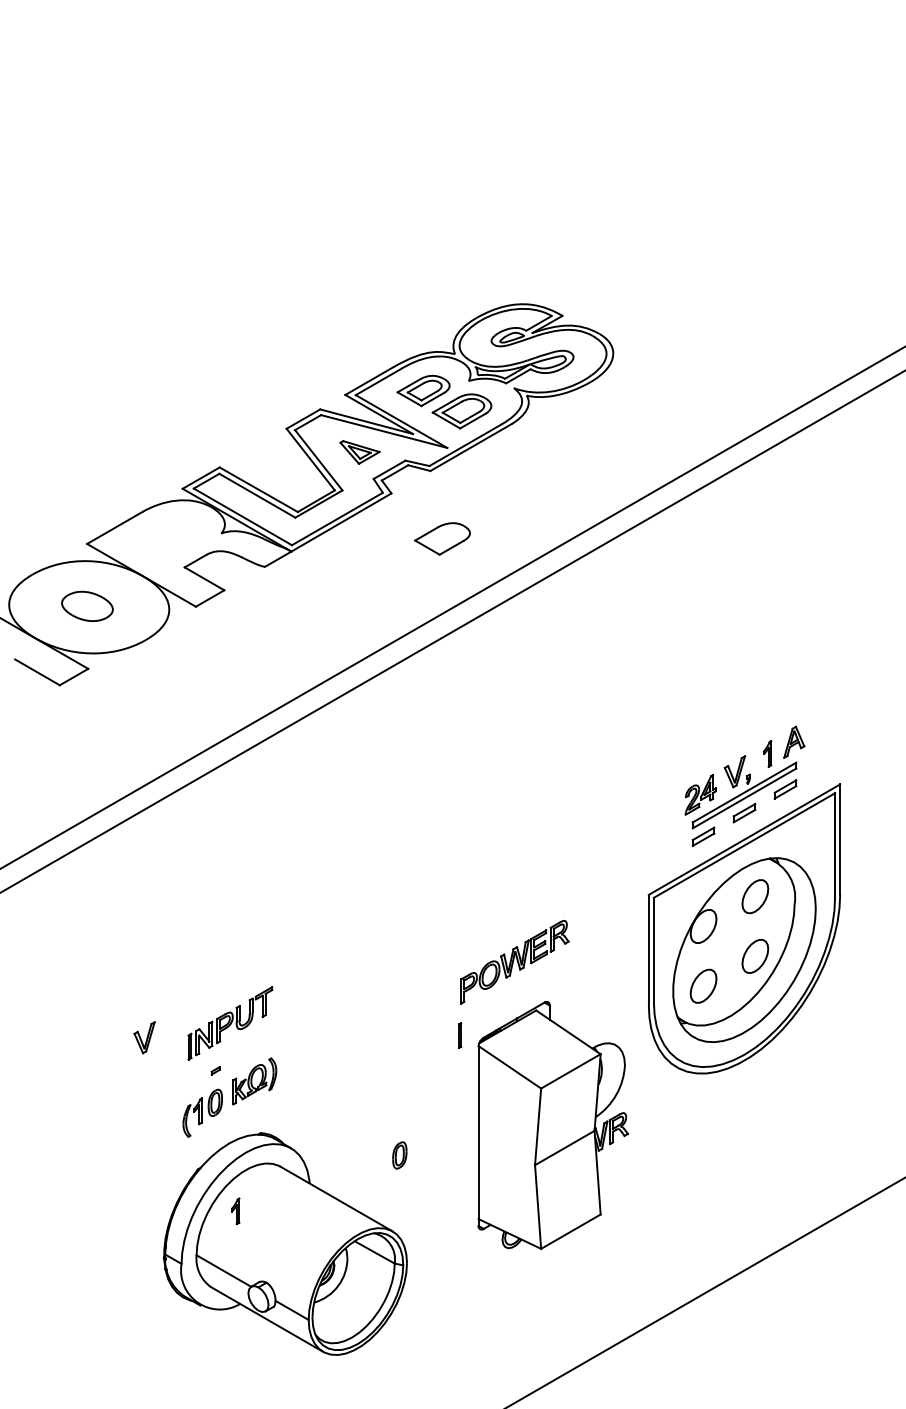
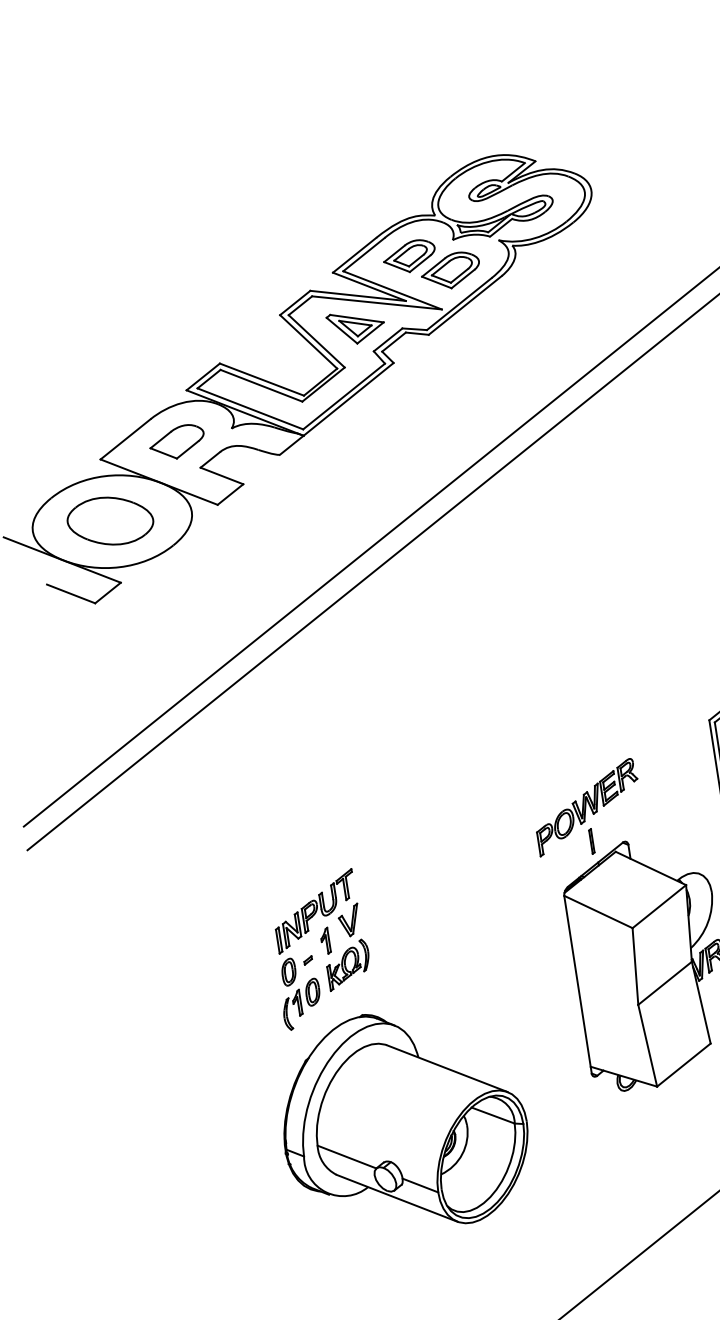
part: (359, 452) -> (355, 327), size x1.43
part: (442, 538) -> (177, 442), moved
part: (87, 606) -> (110, 521), size x1.67
line: (460, 1035) -> (592, 841), moved
part: (144, 1037) -> (349, 920), moved
part: (399, 1155) -> (288, 972), moved
part: (235, 1211) -> (325, 941), moved

